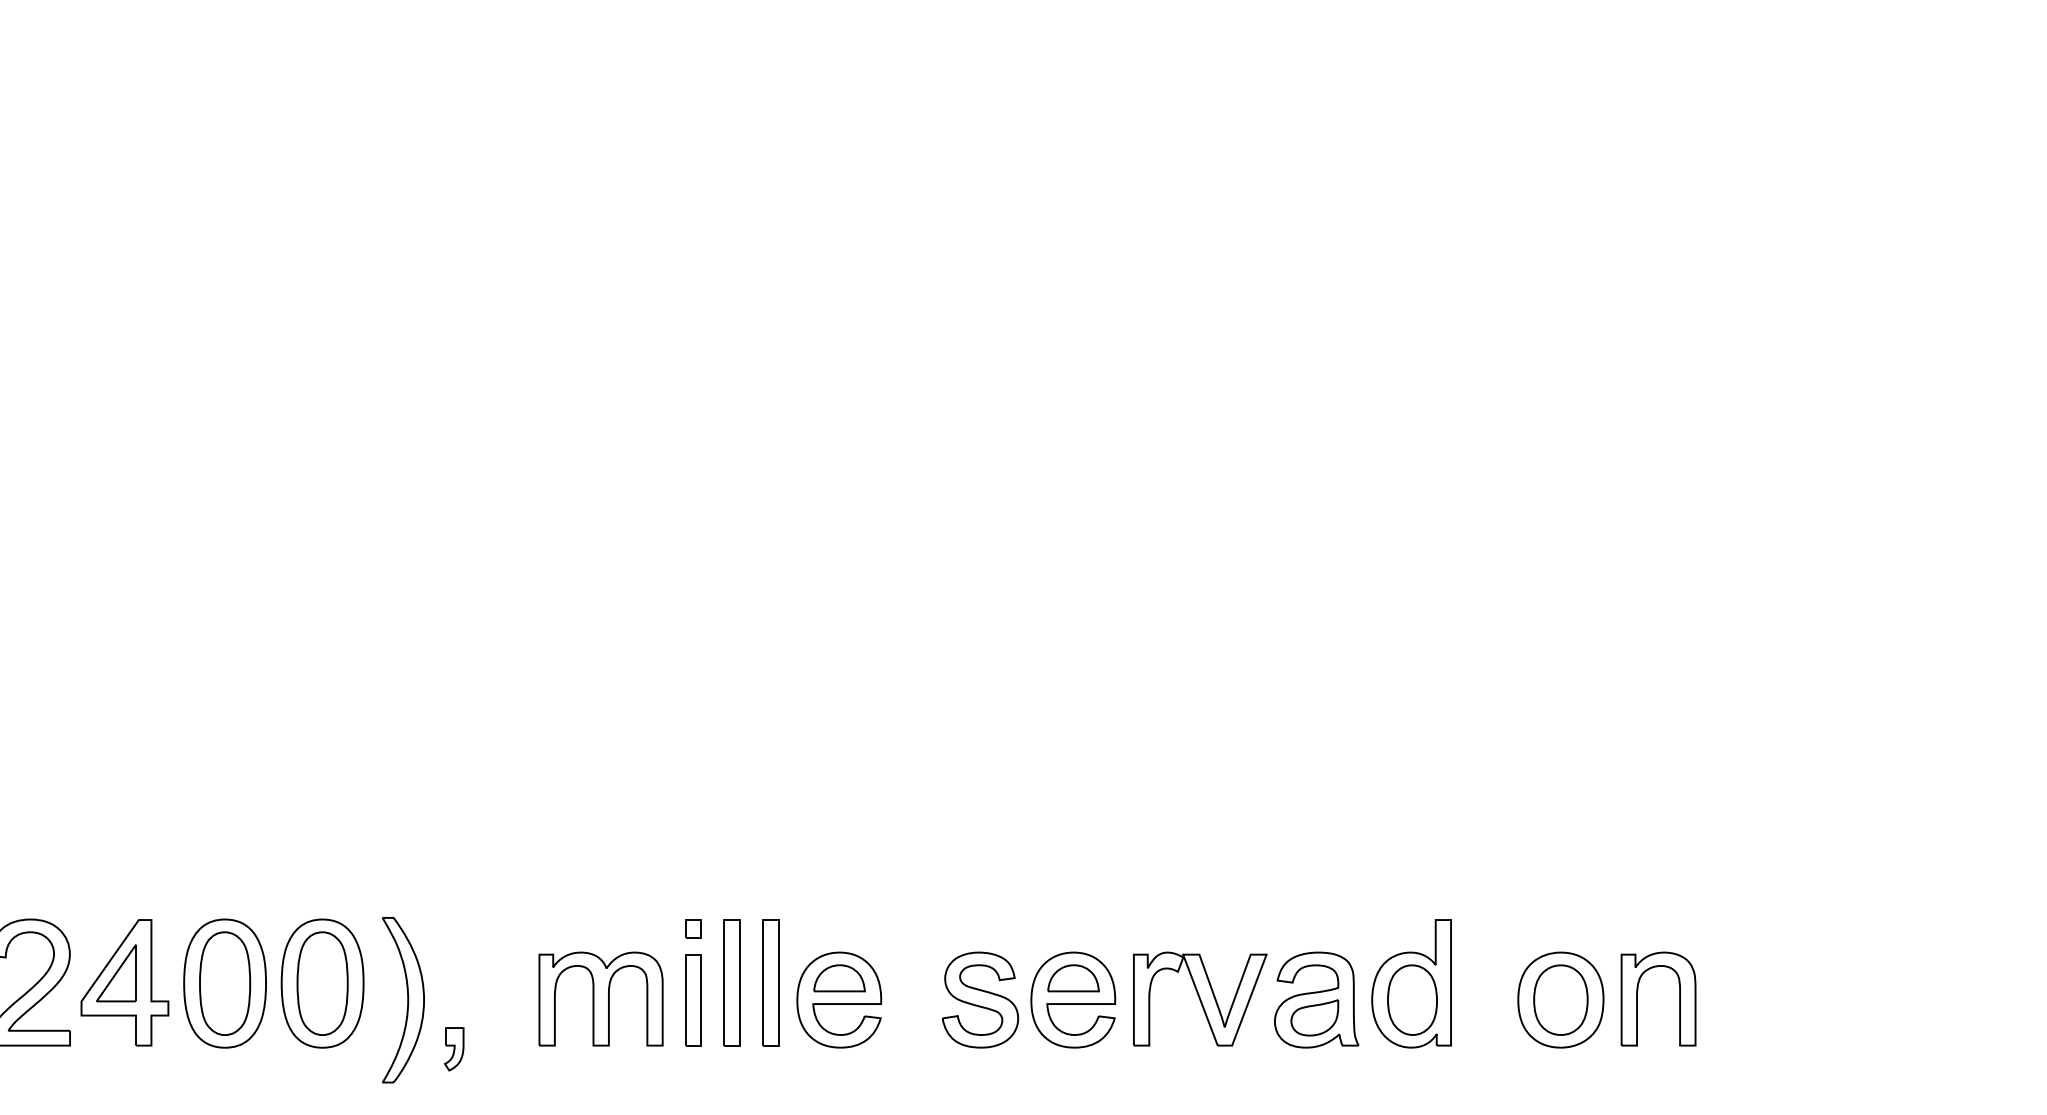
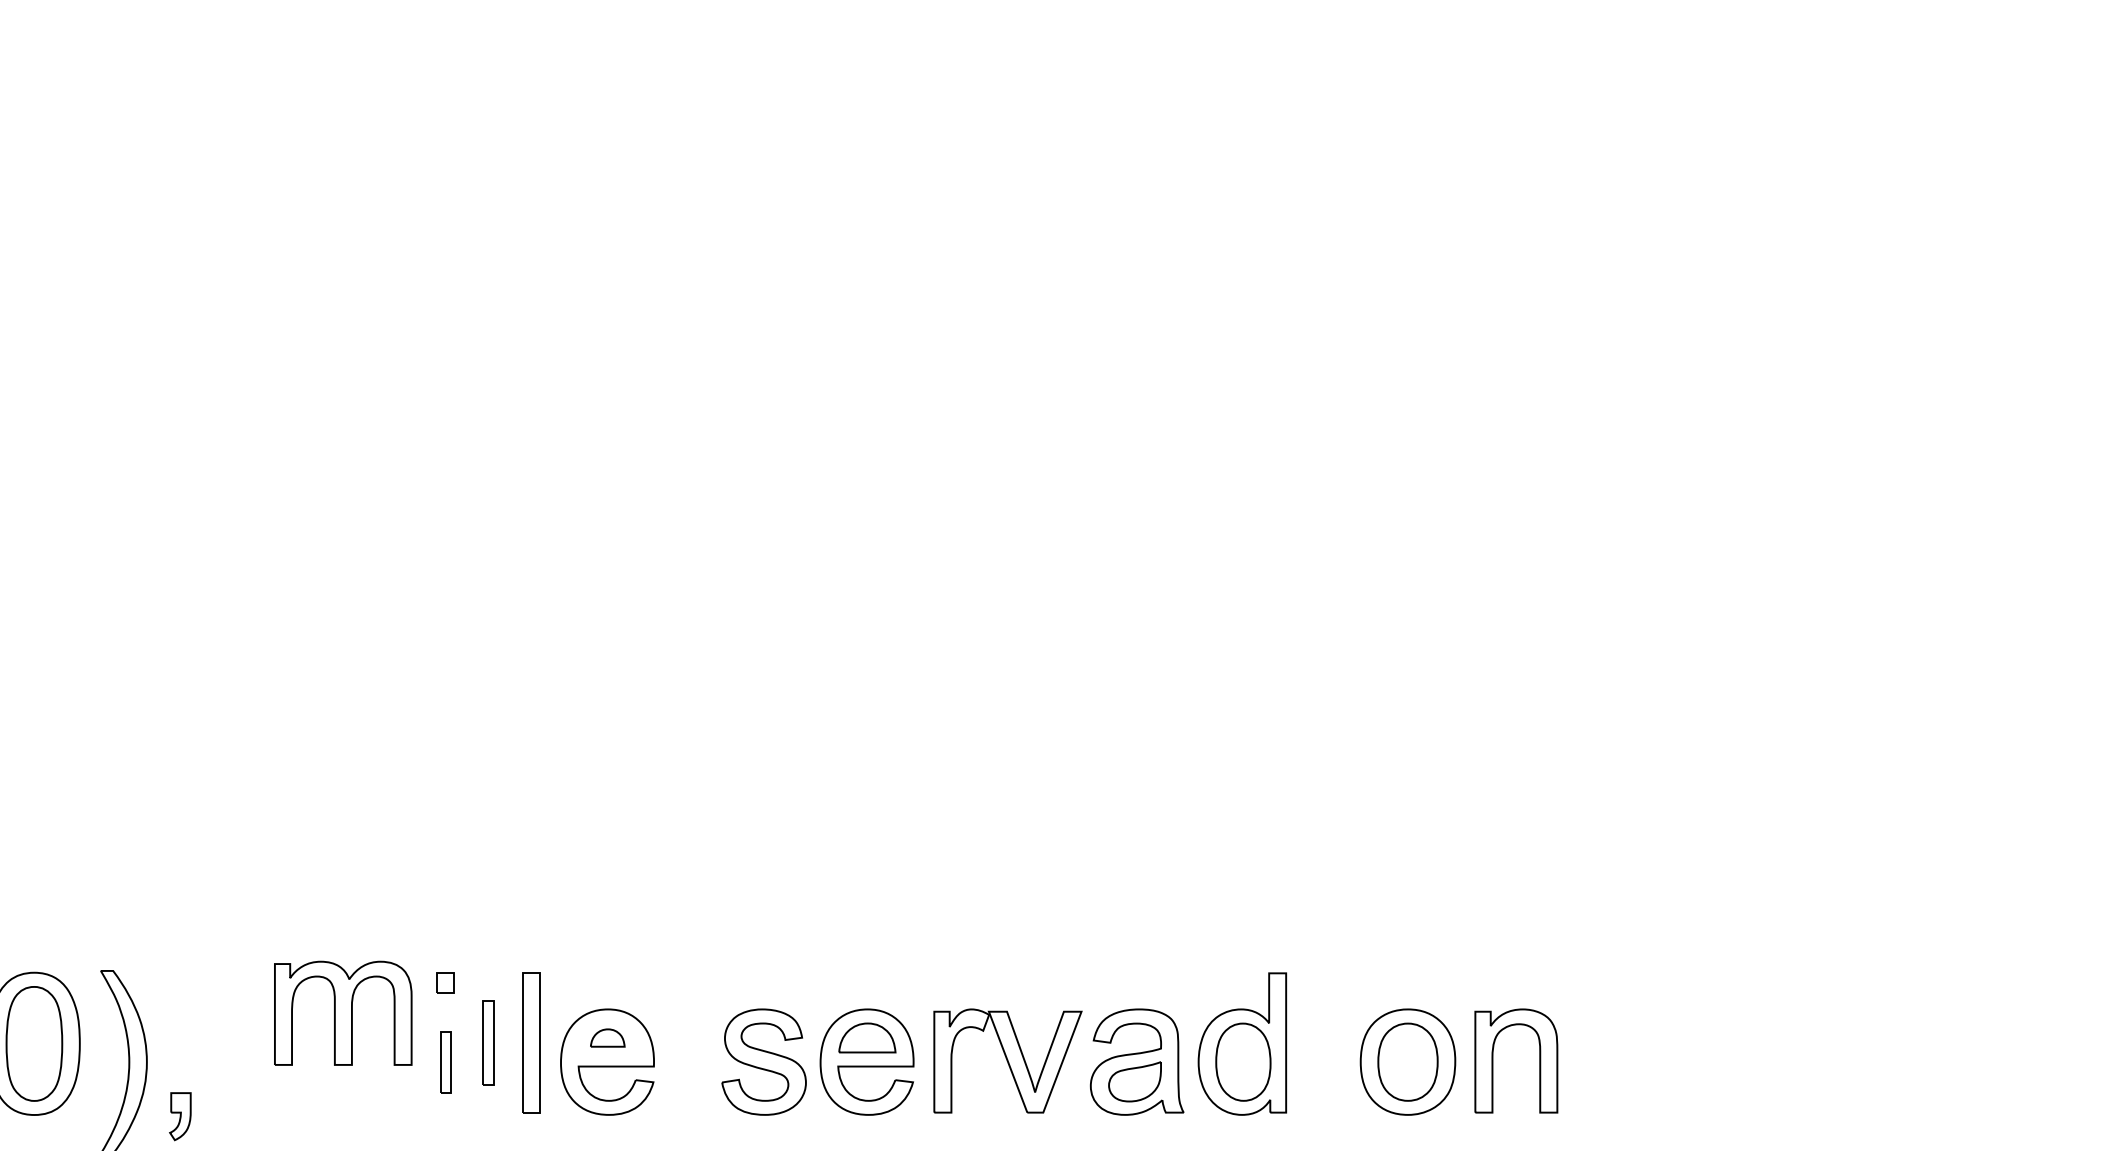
part: (839, 978) -> (607, 1038), size x0.6
part: (731, 982) -> (487, 1042), size x0.6
part: (600, 998) -> (342, 1012), moved
part: (693, 1000) -> (445, 1062), size x0.6

